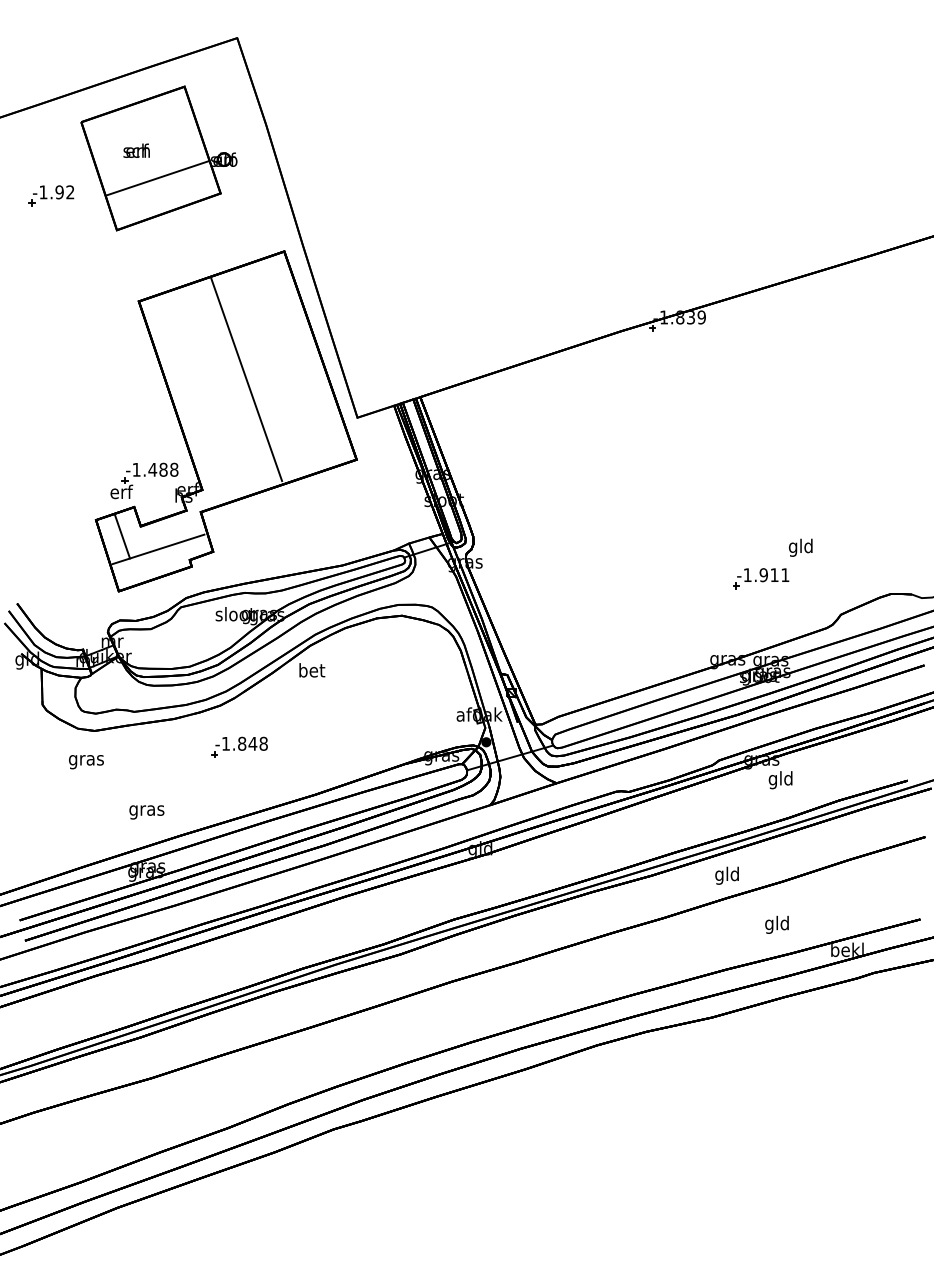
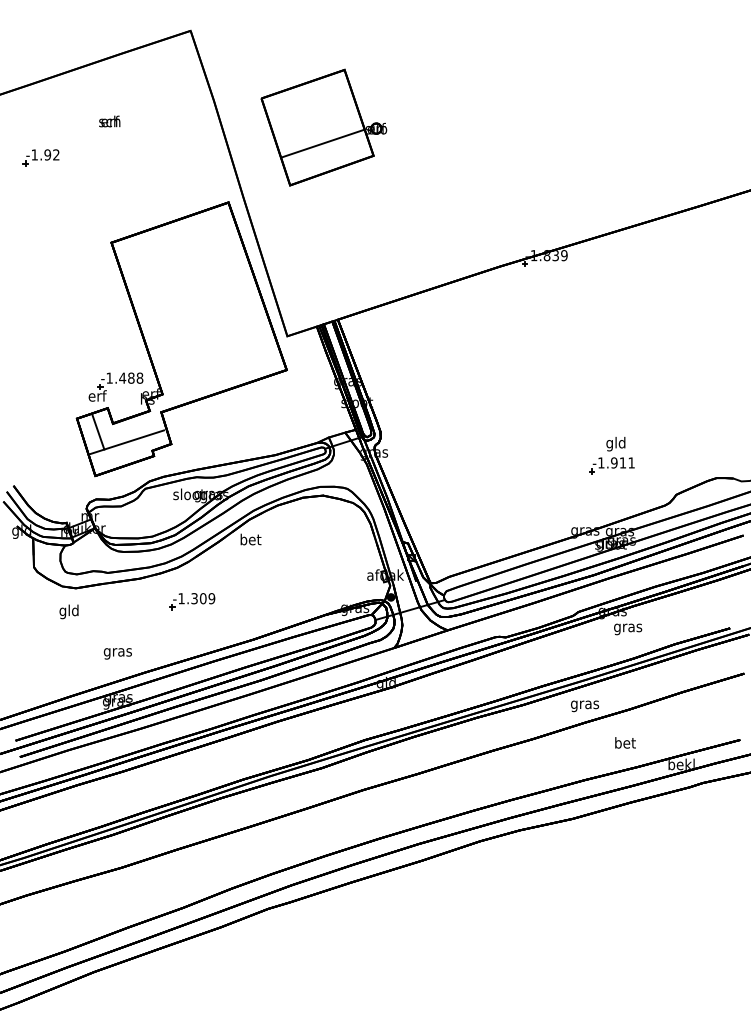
part: (158, 158) -> (323, 127), moved
line: (246, 379) -> (198, 305), removed
text: (800, 547) -> (615, 443), moved
text: (252, 743) -> (202, 598), -1.848 -> -1.309
text: (86, 760) -> (69, 612), gras -> gld
text: (780, 780) -> (627, 628), gld -> gras
text: (726, 875) -> (584, 704), gld -> gras
text: (777, 924) -> (625, 744), gld -> bet

